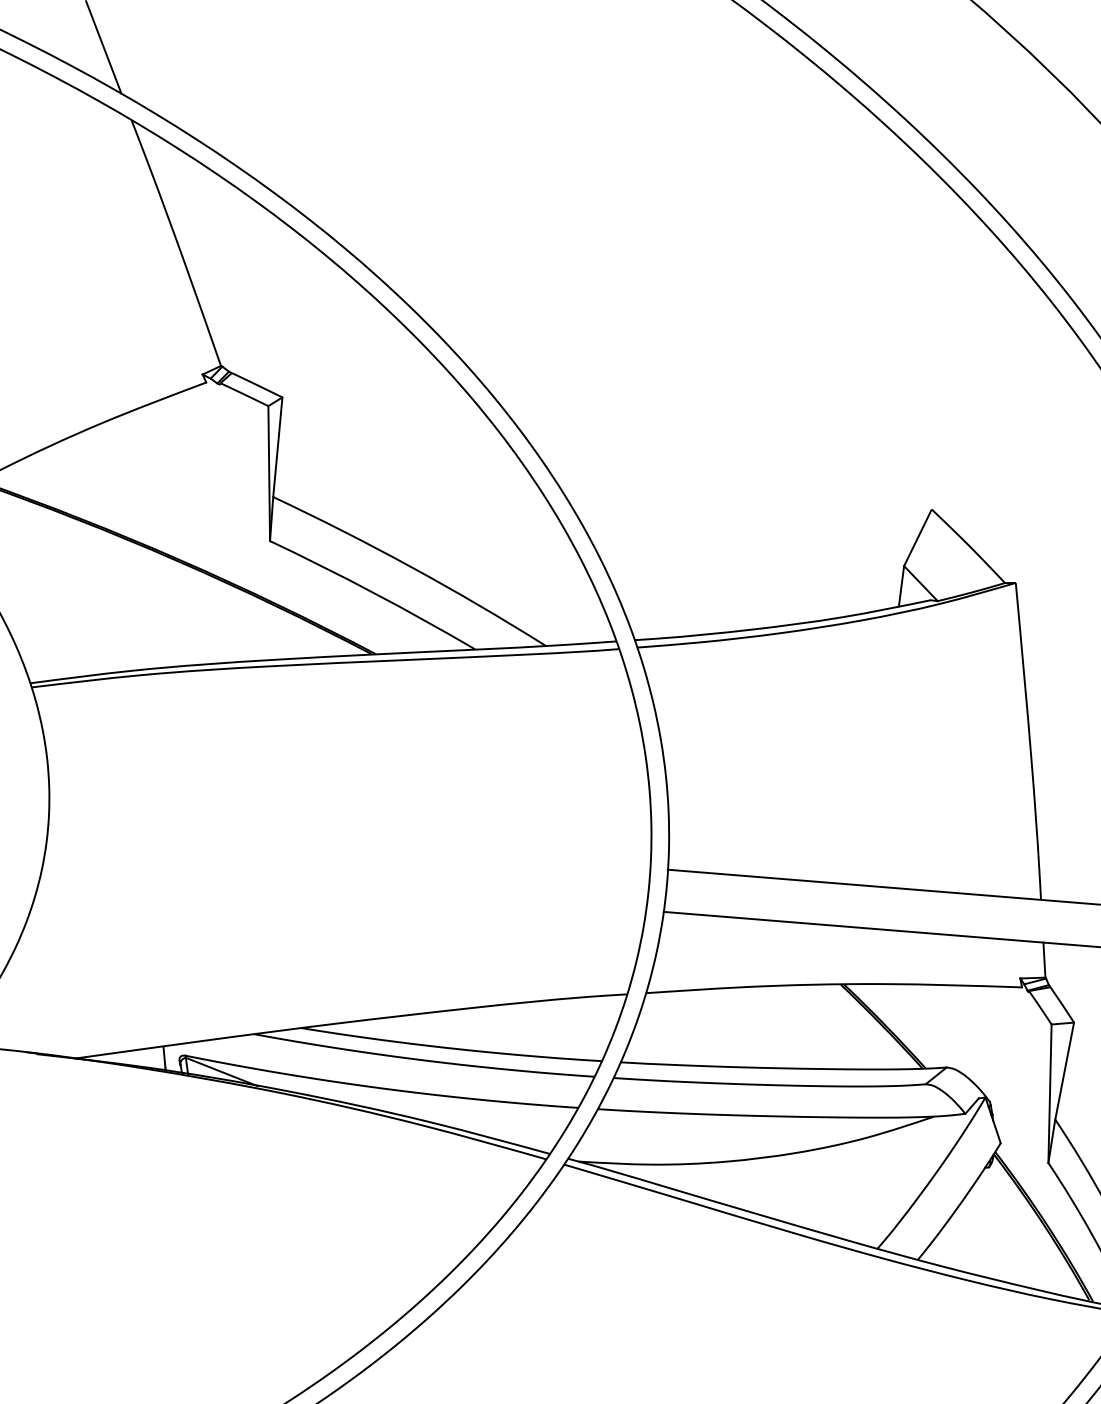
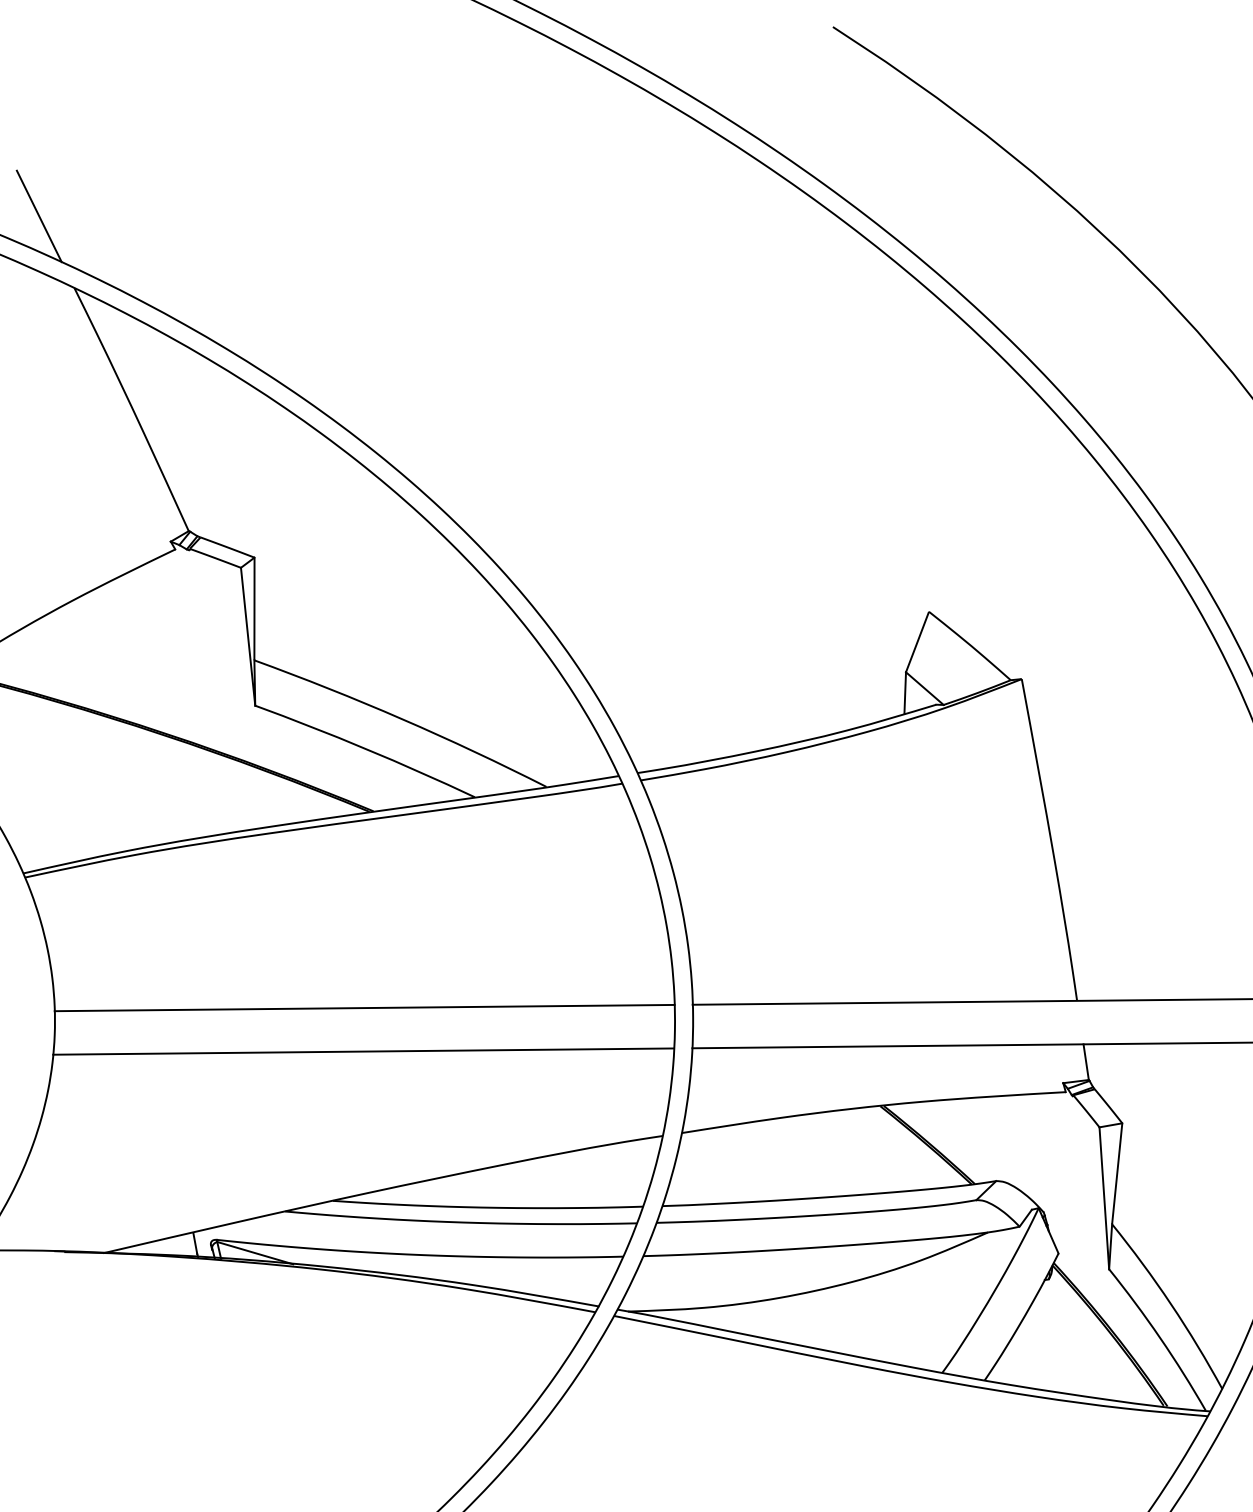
line: (349, 843) -> (364, 1007), added
line: (344, 885) -> (363, 1051), added

